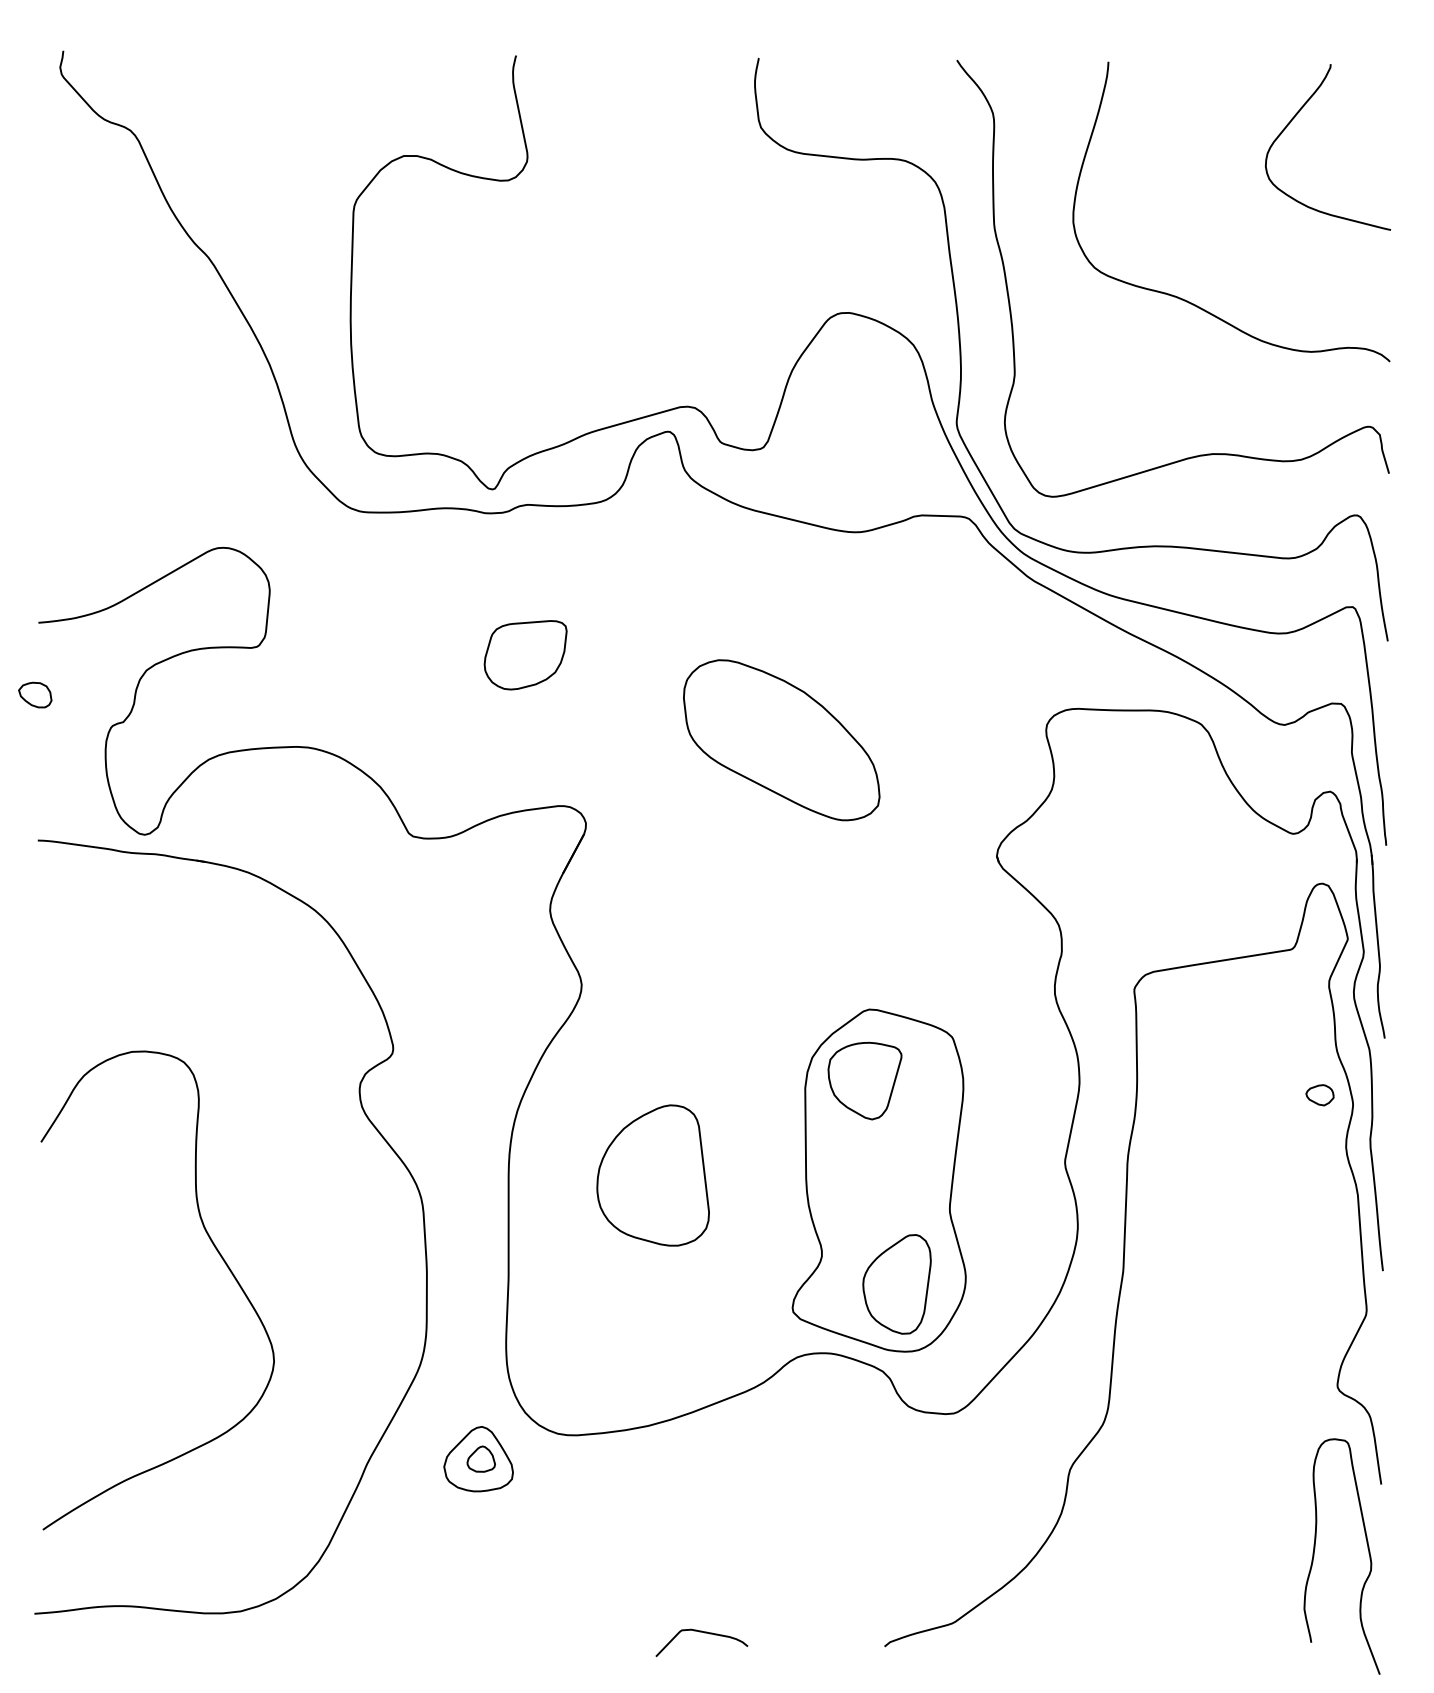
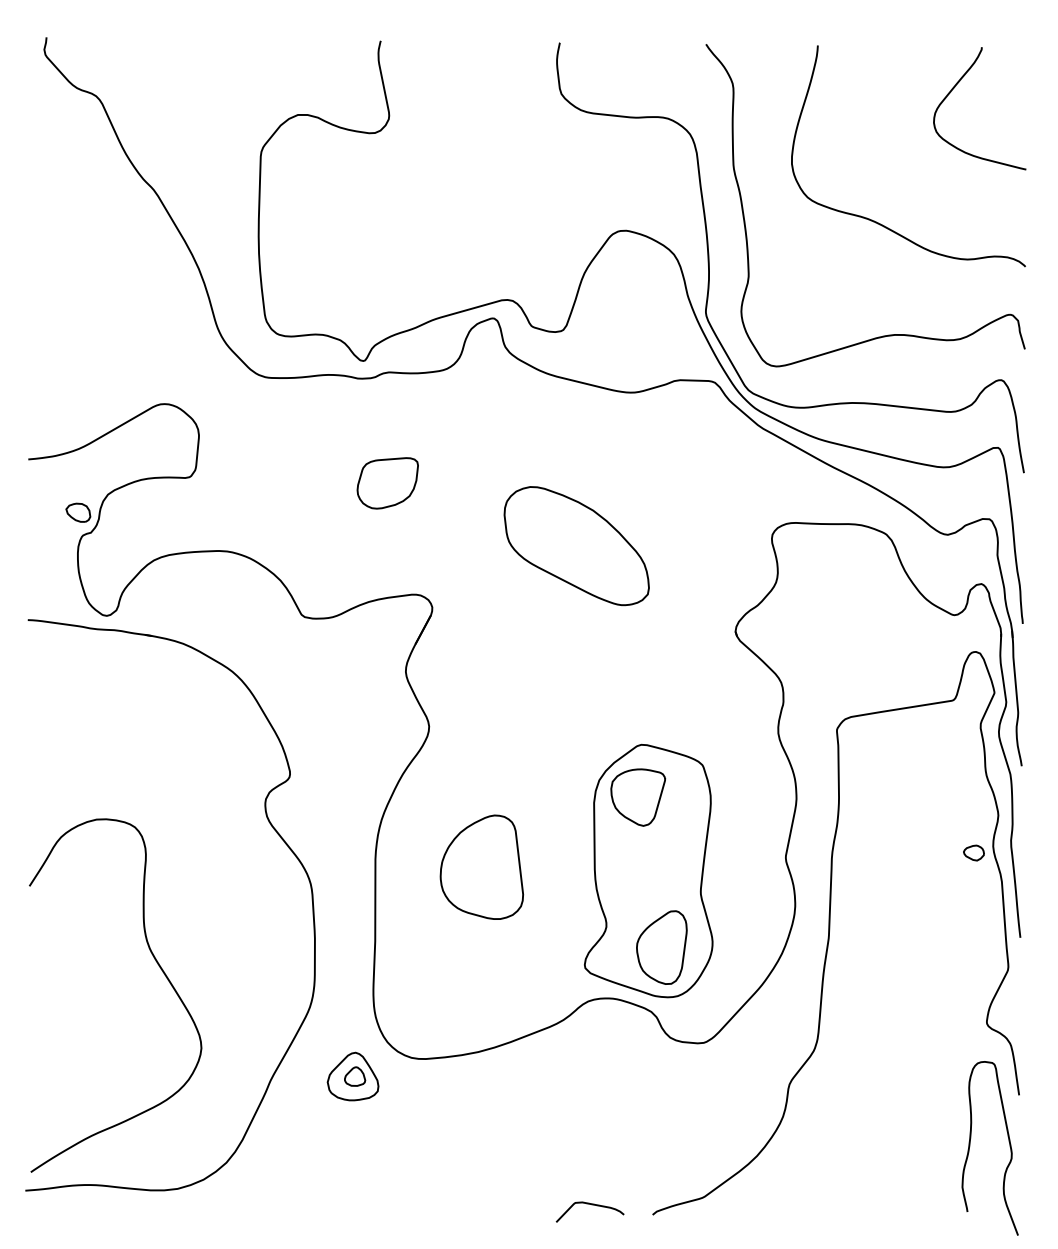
part: (35, 694) -> (78, 512), moved
part: (1319, 1095) -> (973, 853), moved
curve: (217, 1252) -> (159, 967), moved
curve: (704, 1633) -> (592, 1205), moved

